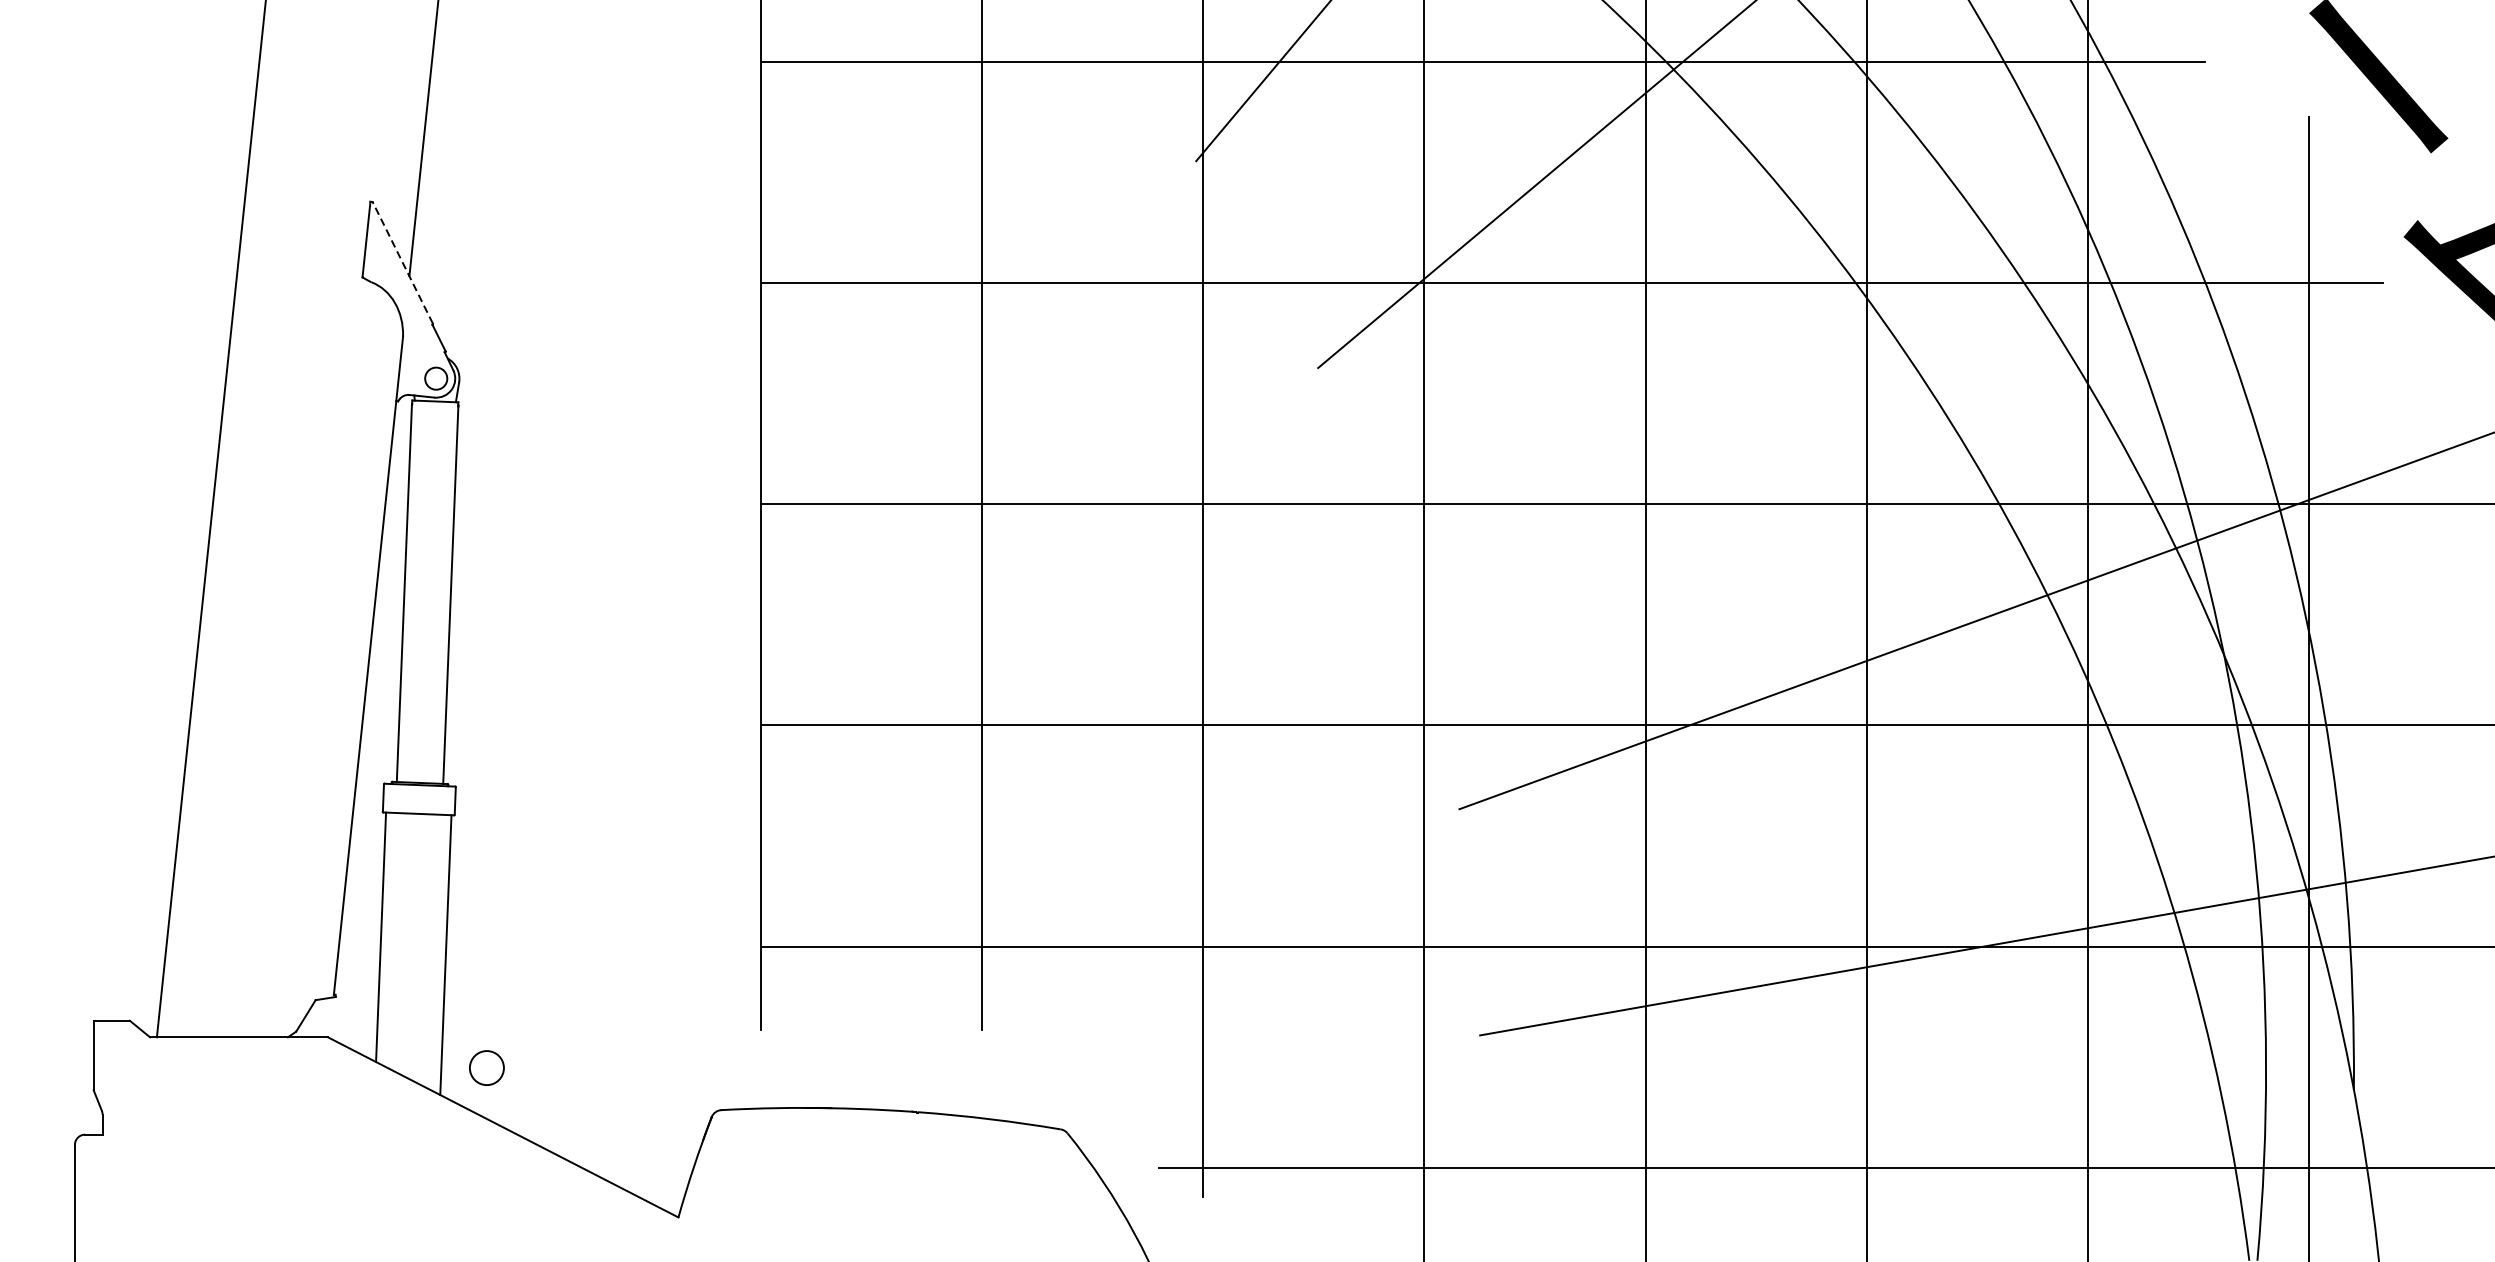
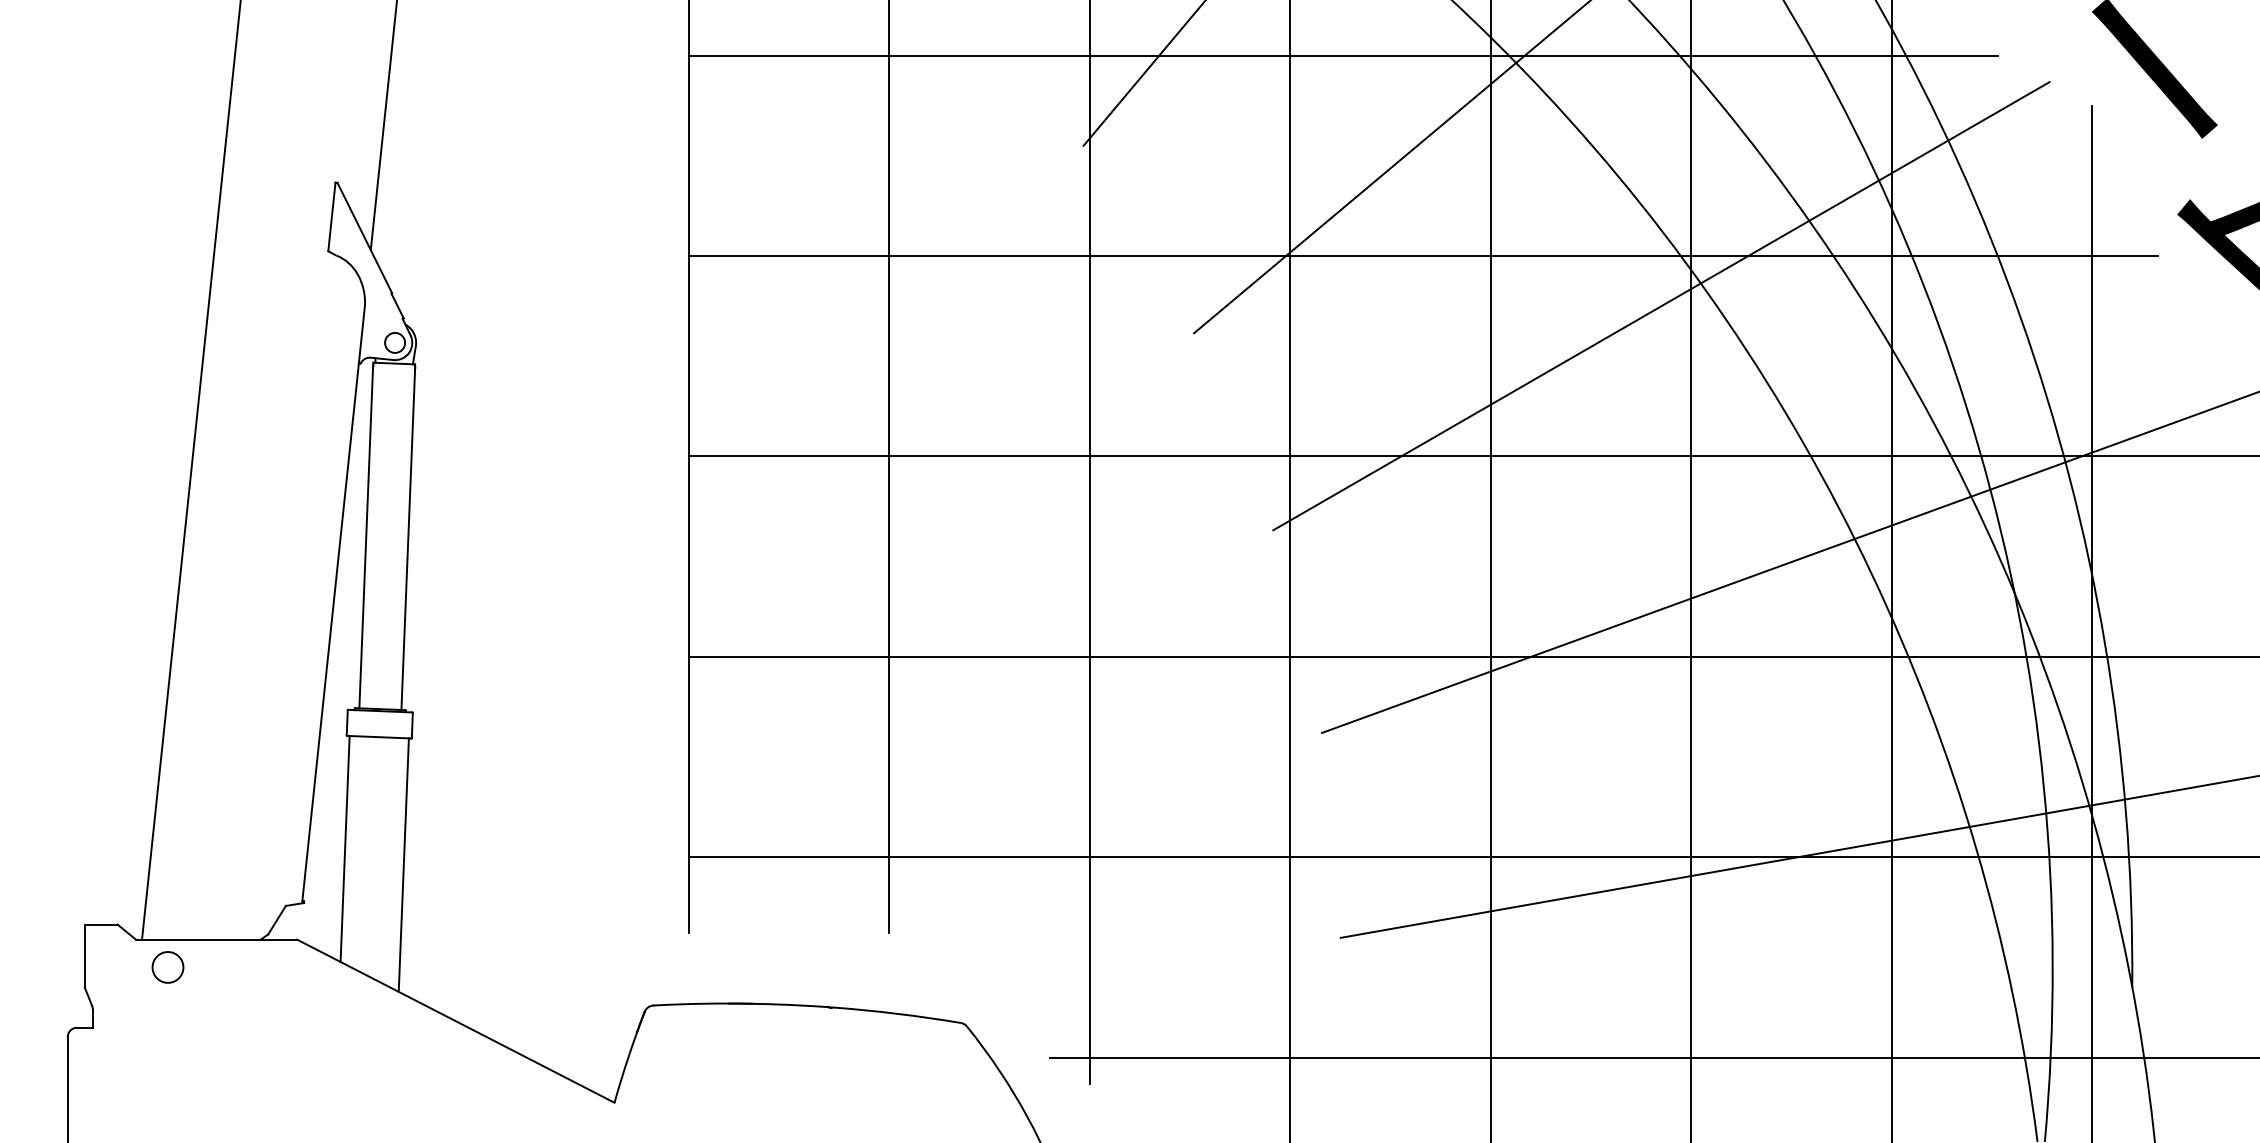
line: (402, 262) -> (364, 237), dashed -> solid
line: (1834, 338) -> (1661, 306), added
circle: (486, 1068) -> (167, 967), moved

